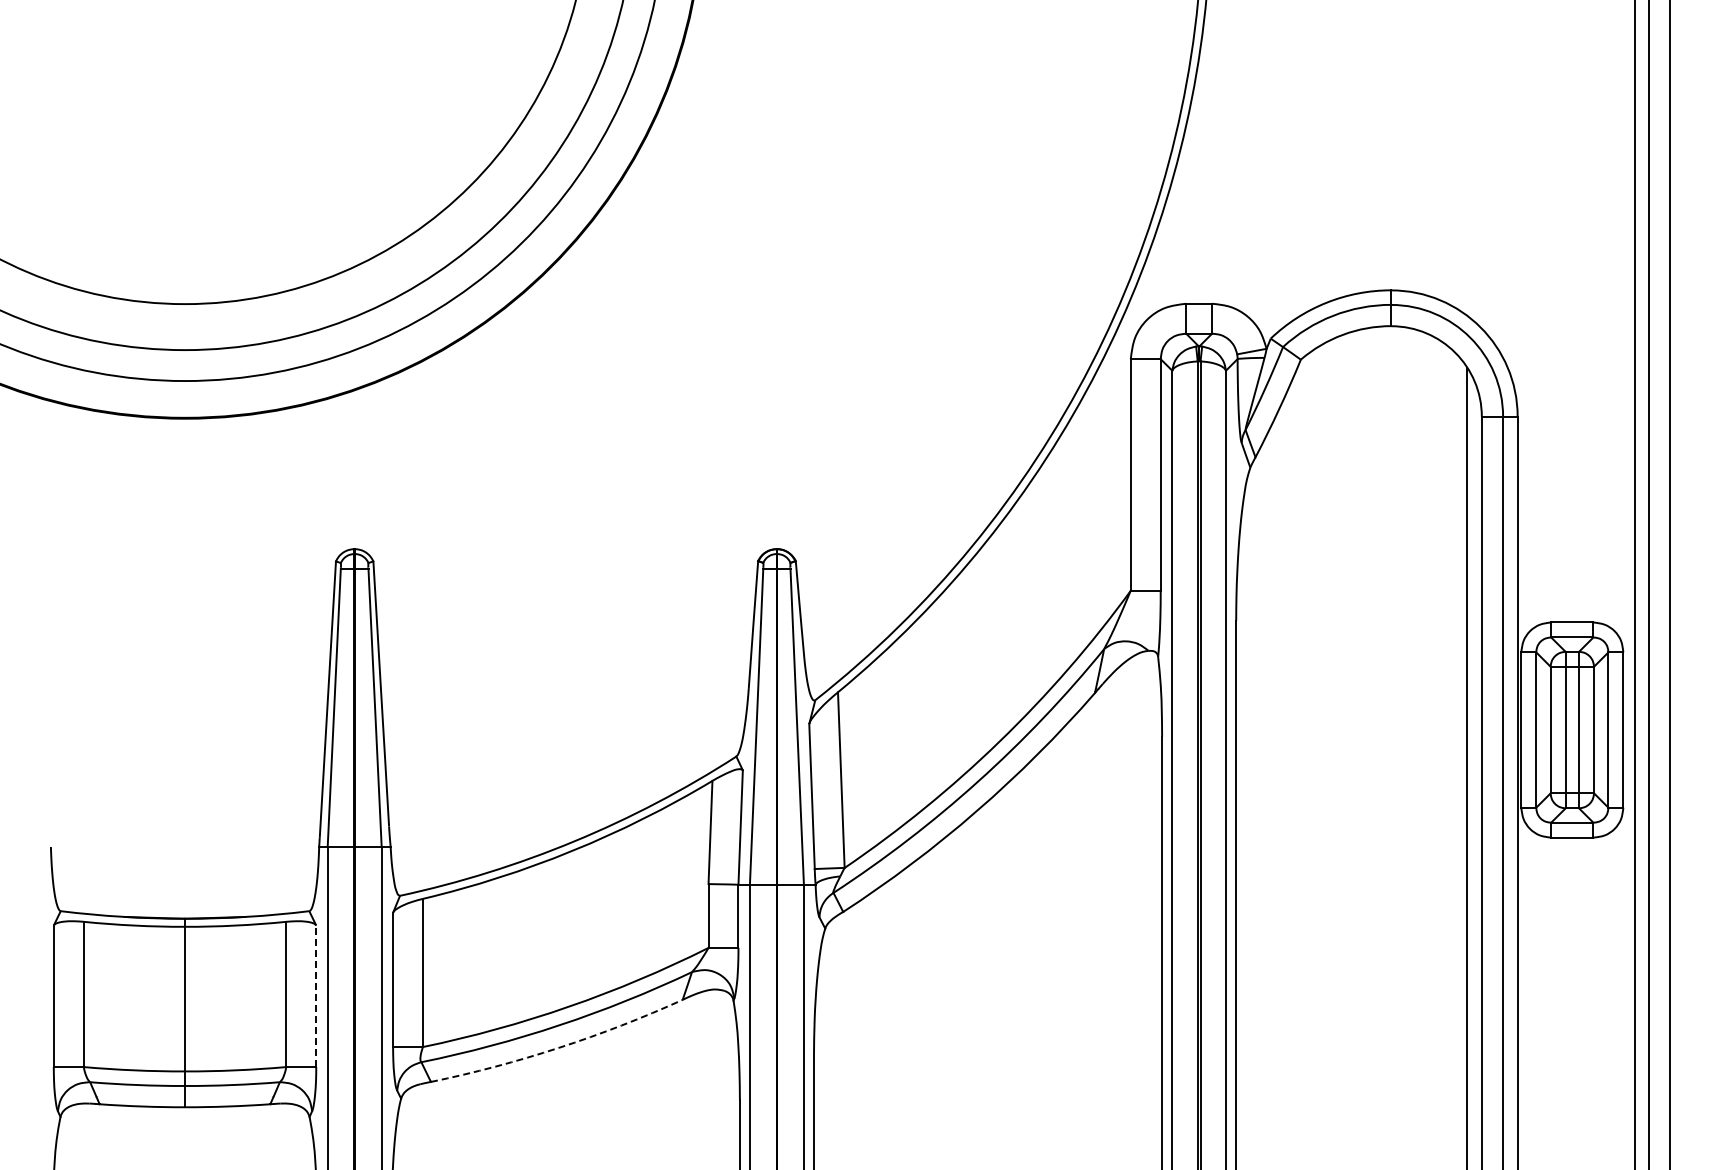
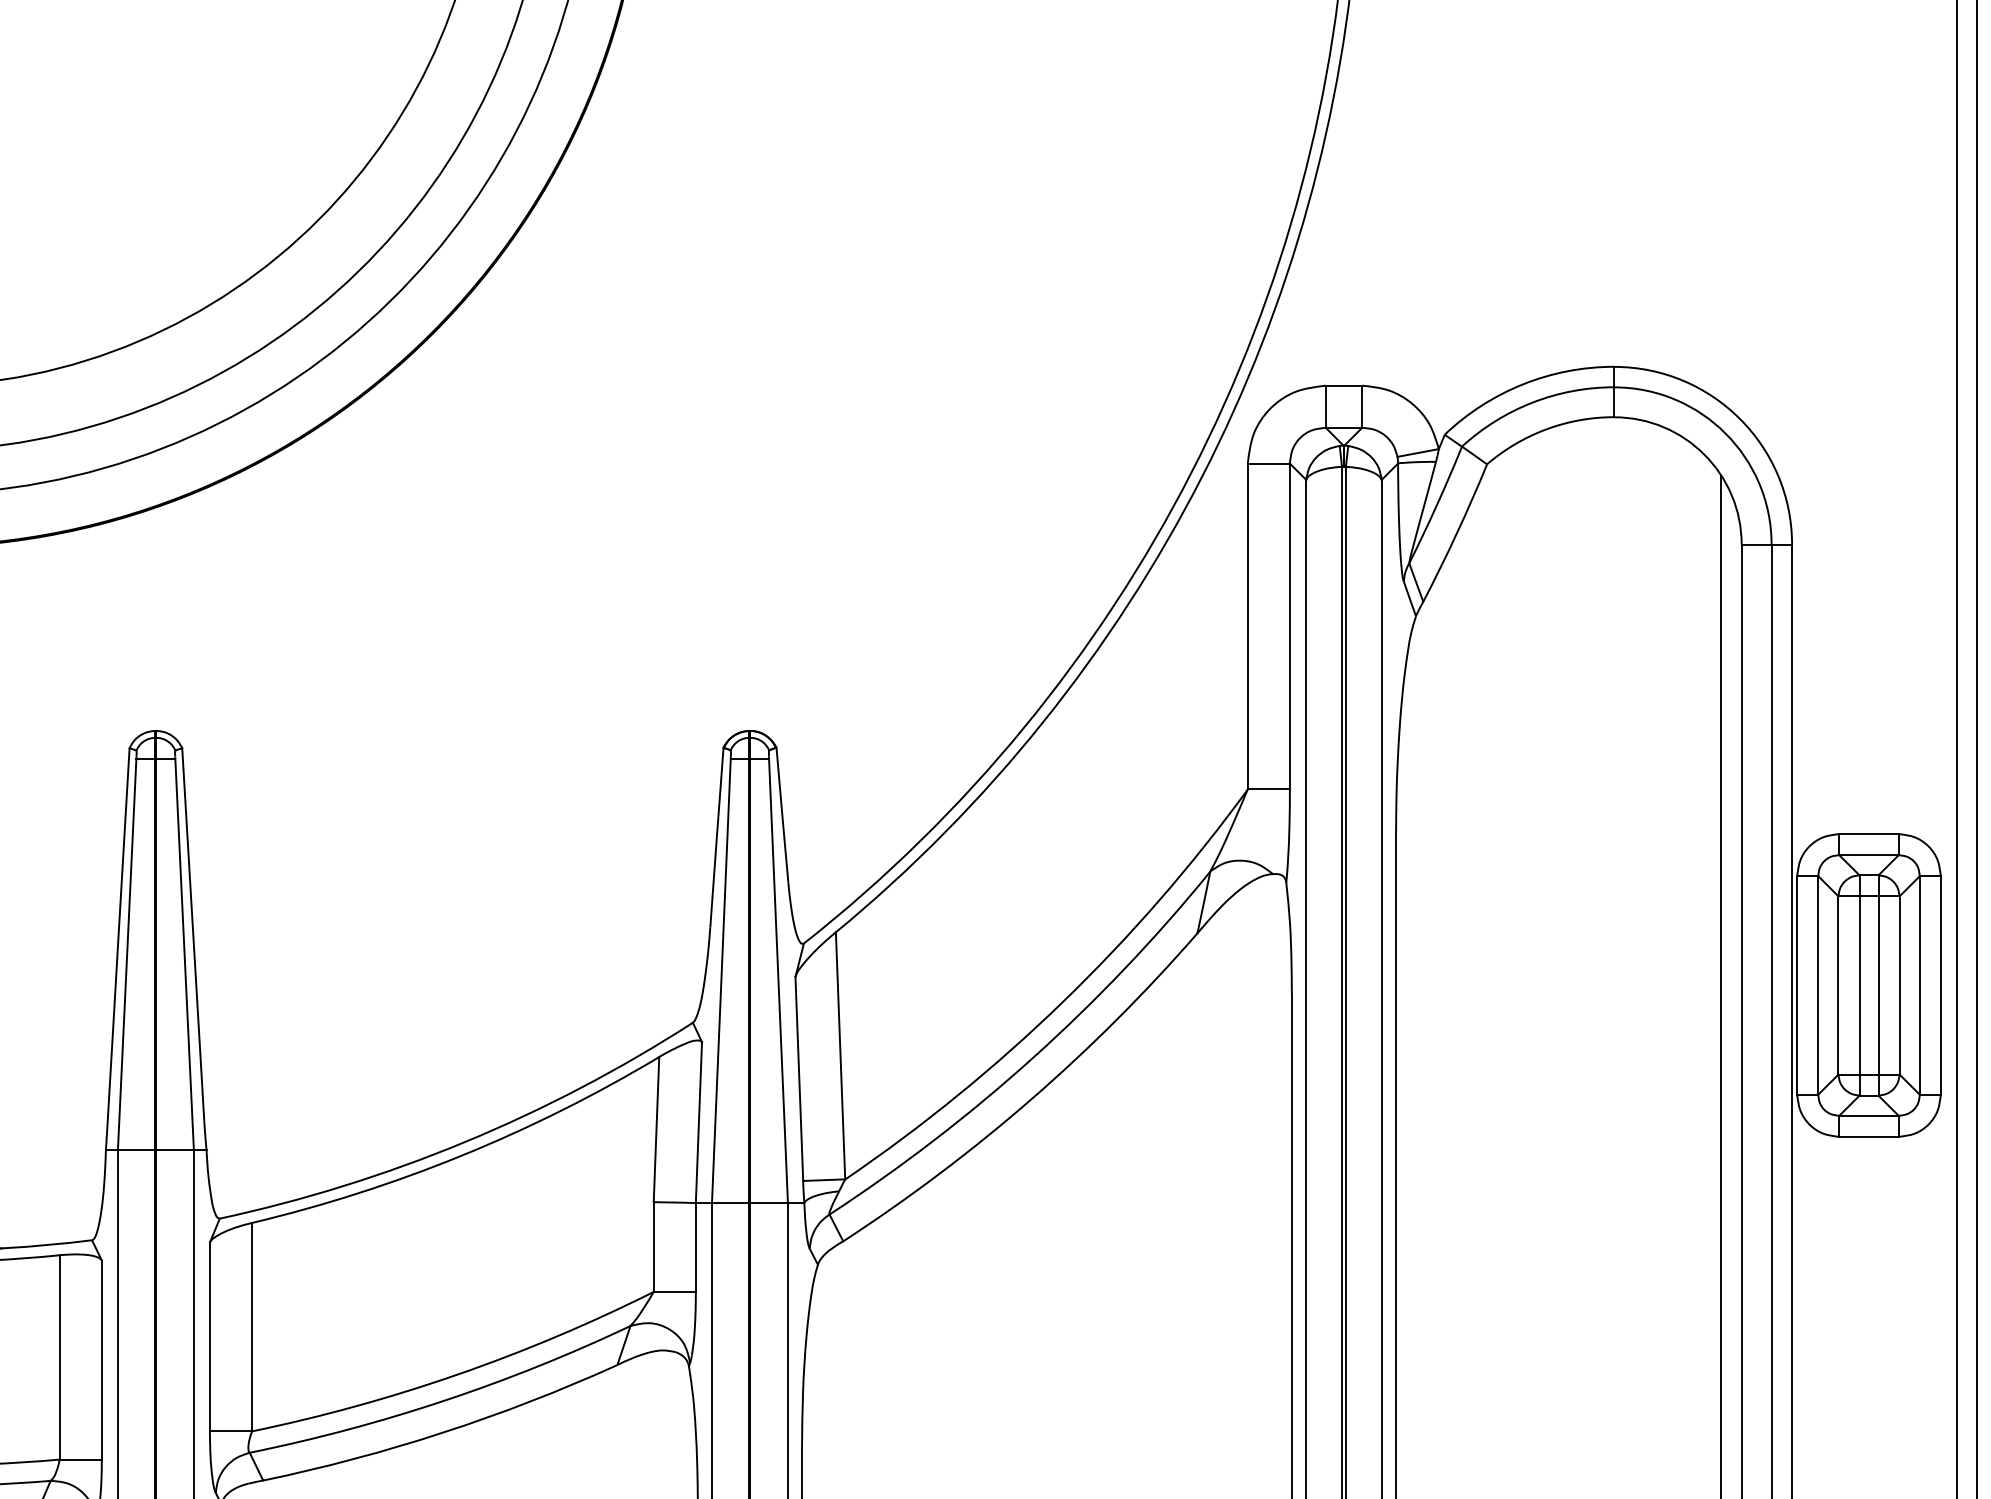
line: (316, 996) -> (102, 1360), dashed -> solid
arc: (559, 1047) -> (444, 1432), dashed -> solid

